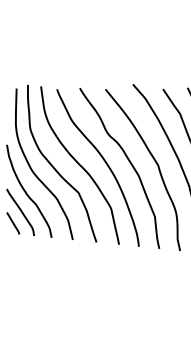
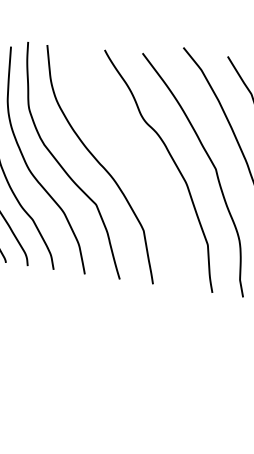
curve: (104, 162) -> (136, 161), removed

